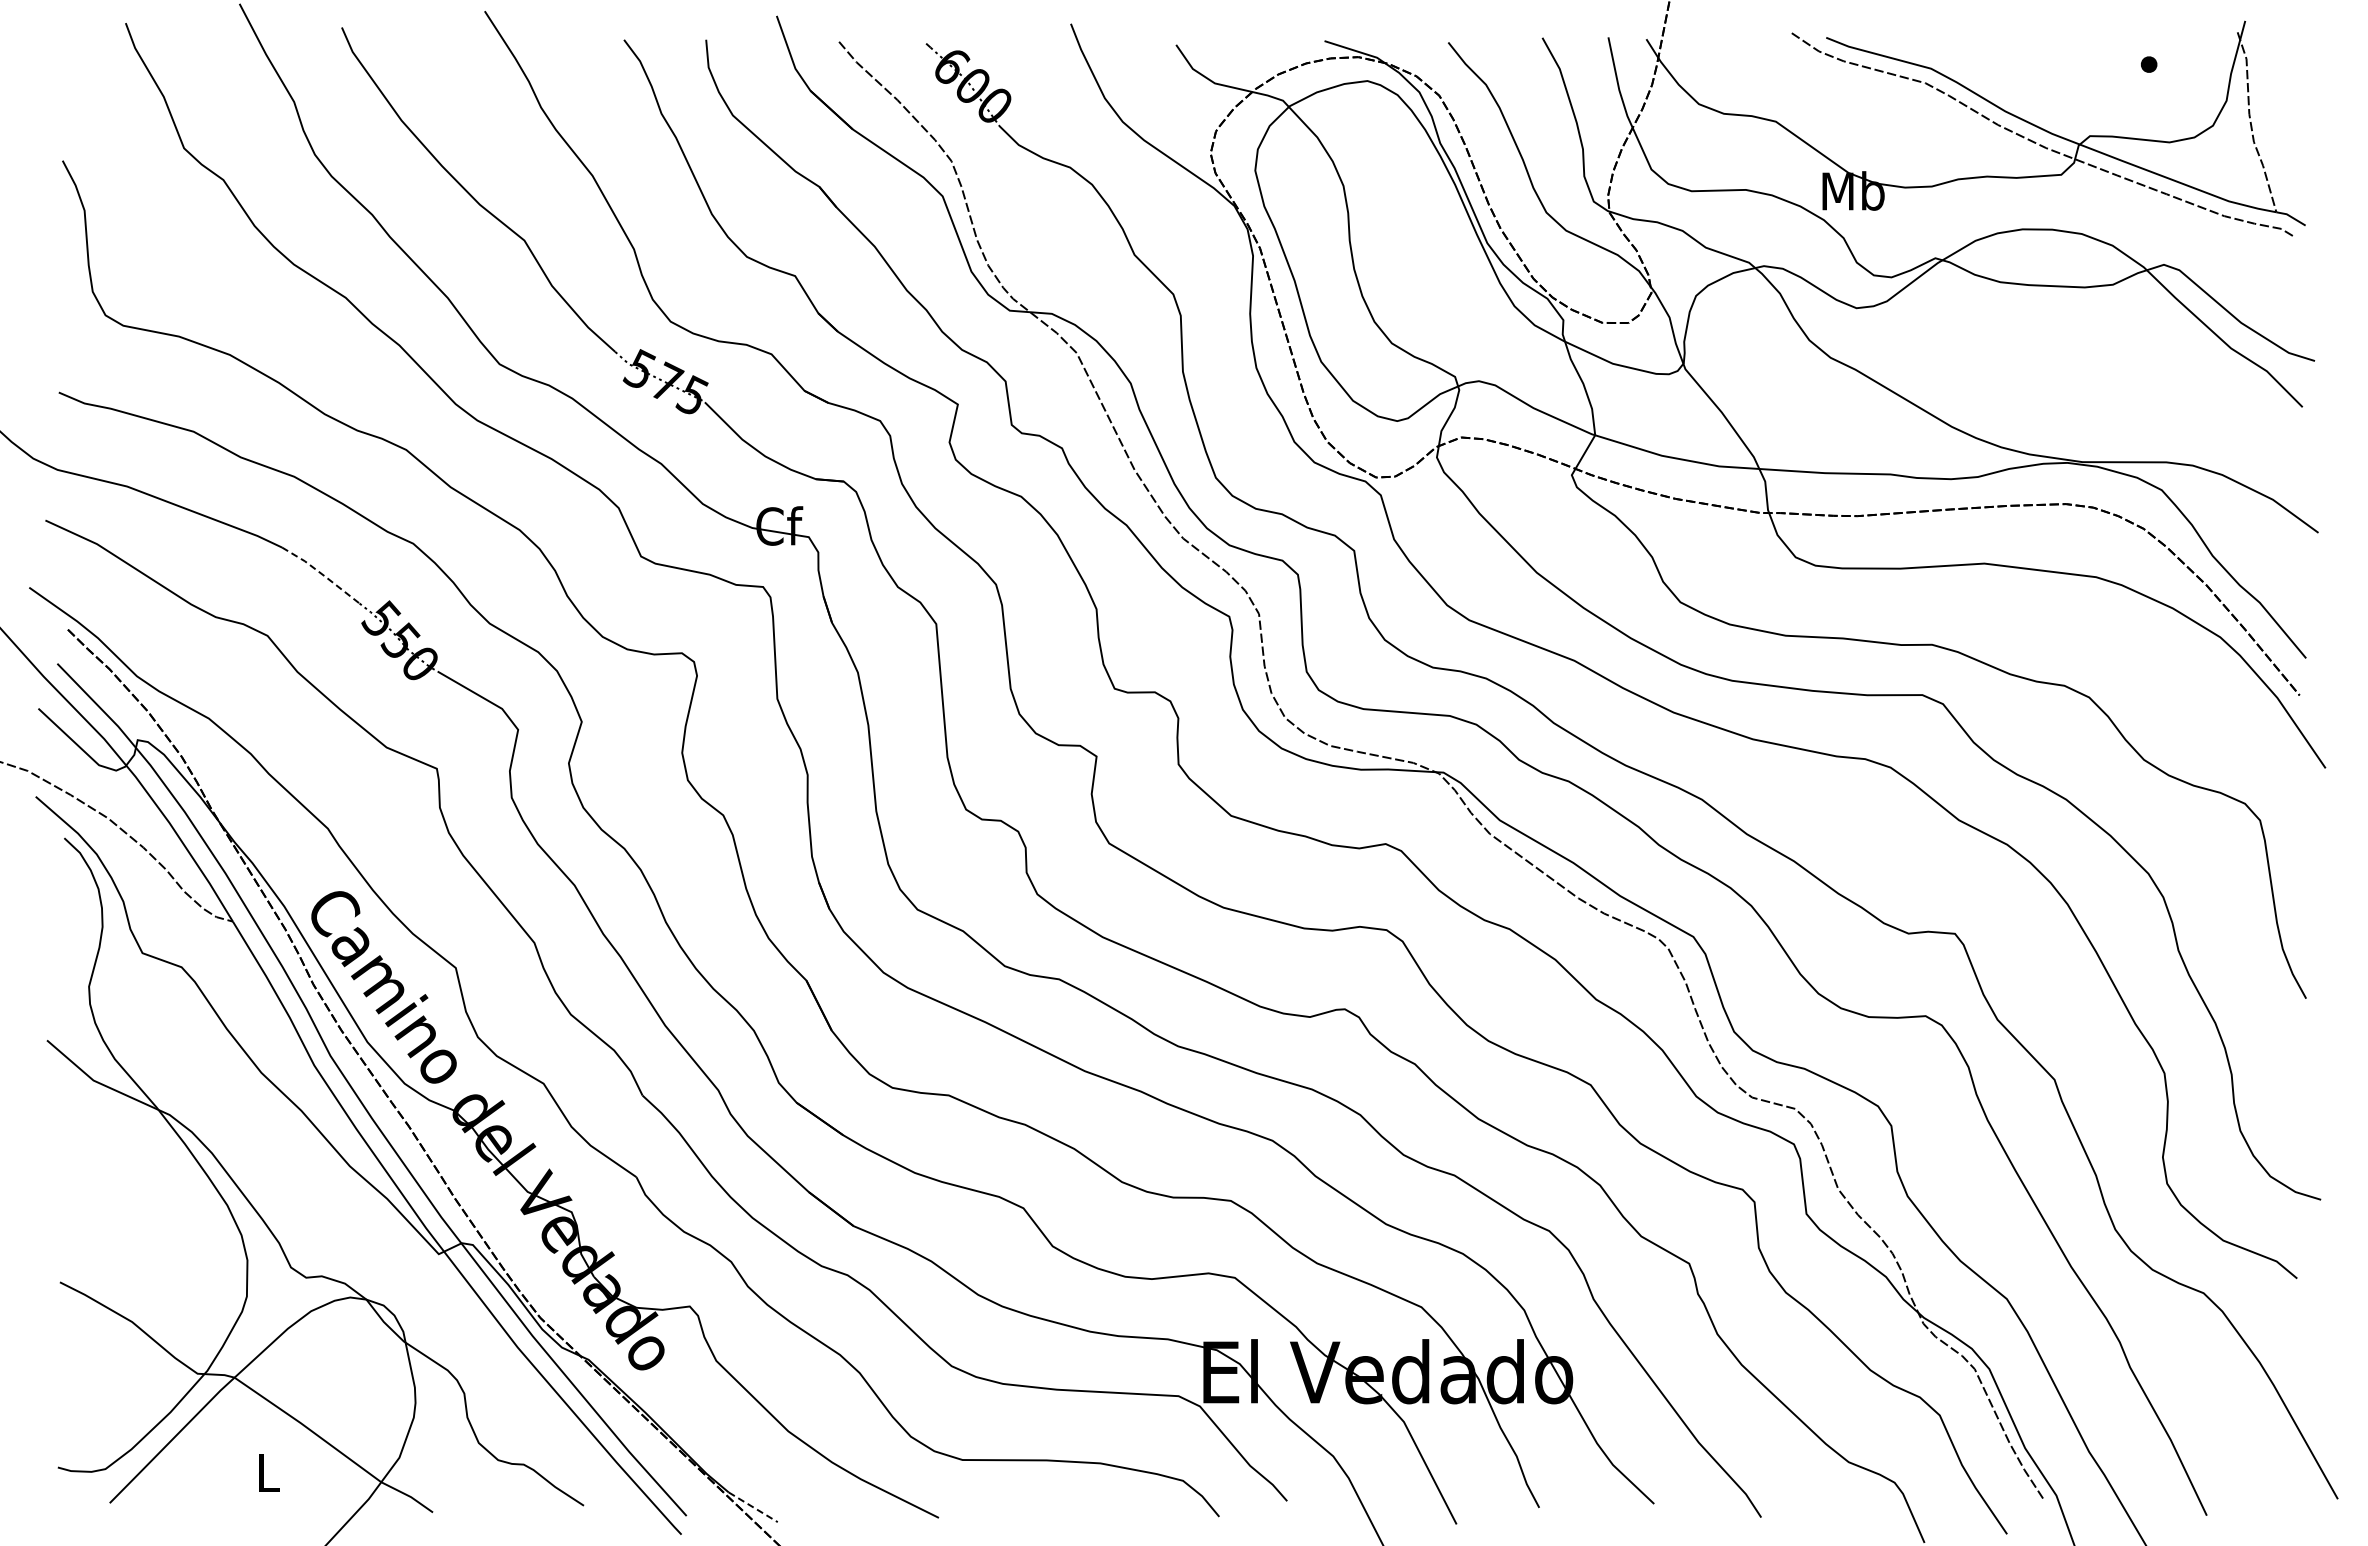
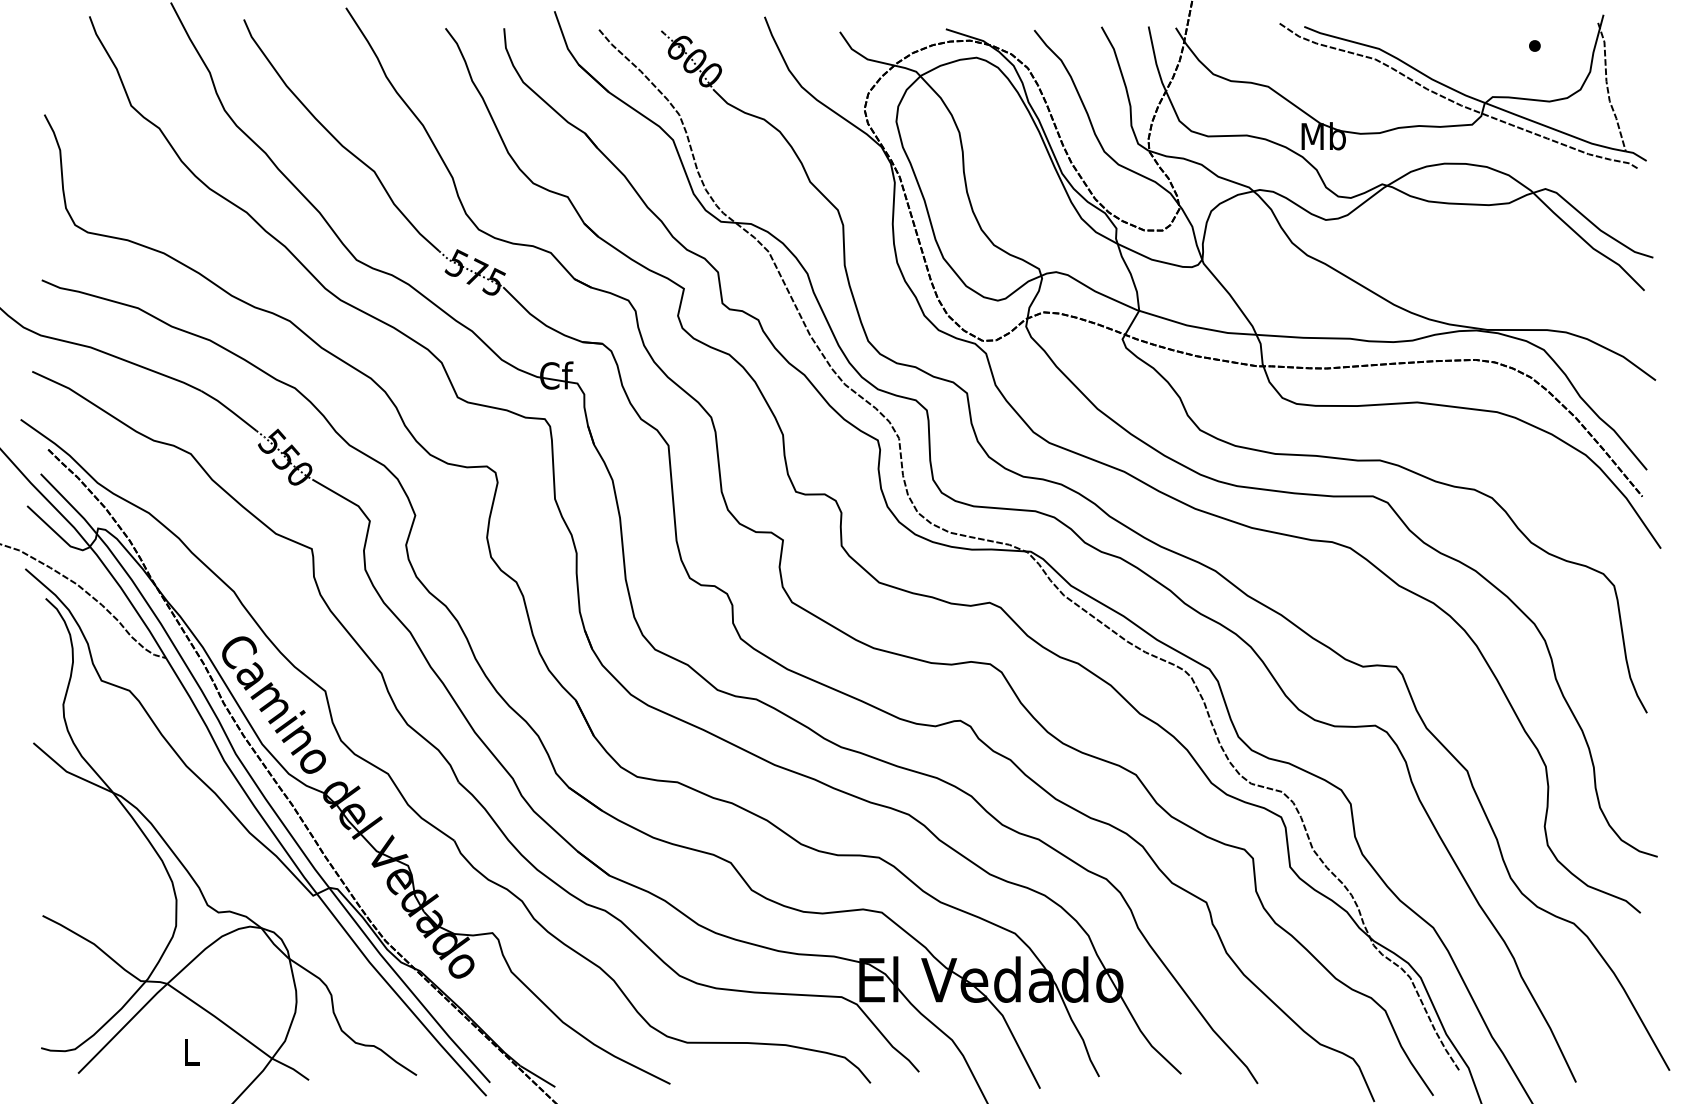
line: (321, 574) -> (229, 410), dashed -> solid
line: (753, 1507) -> (537, 1076), dashed -> solid

